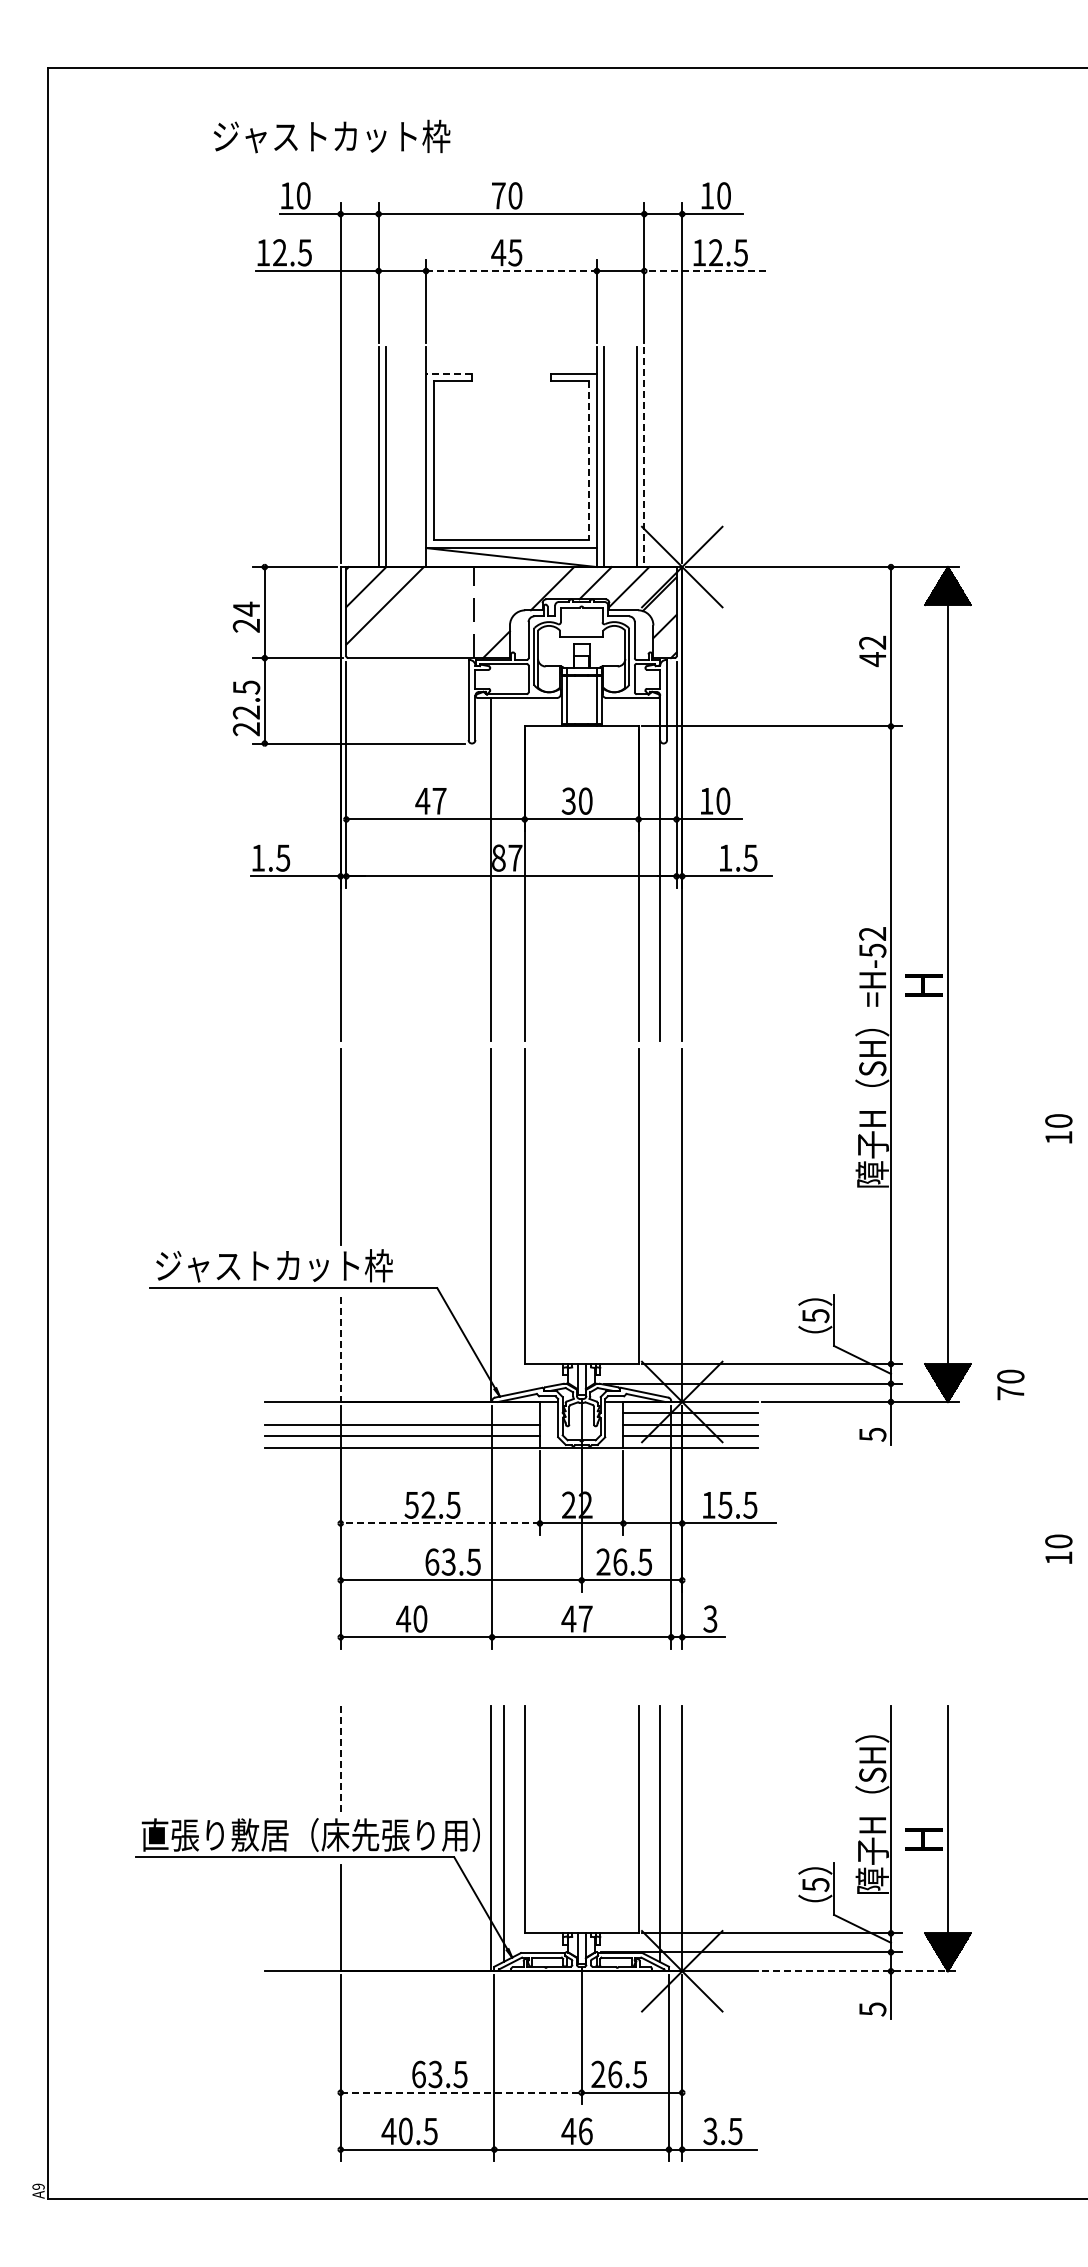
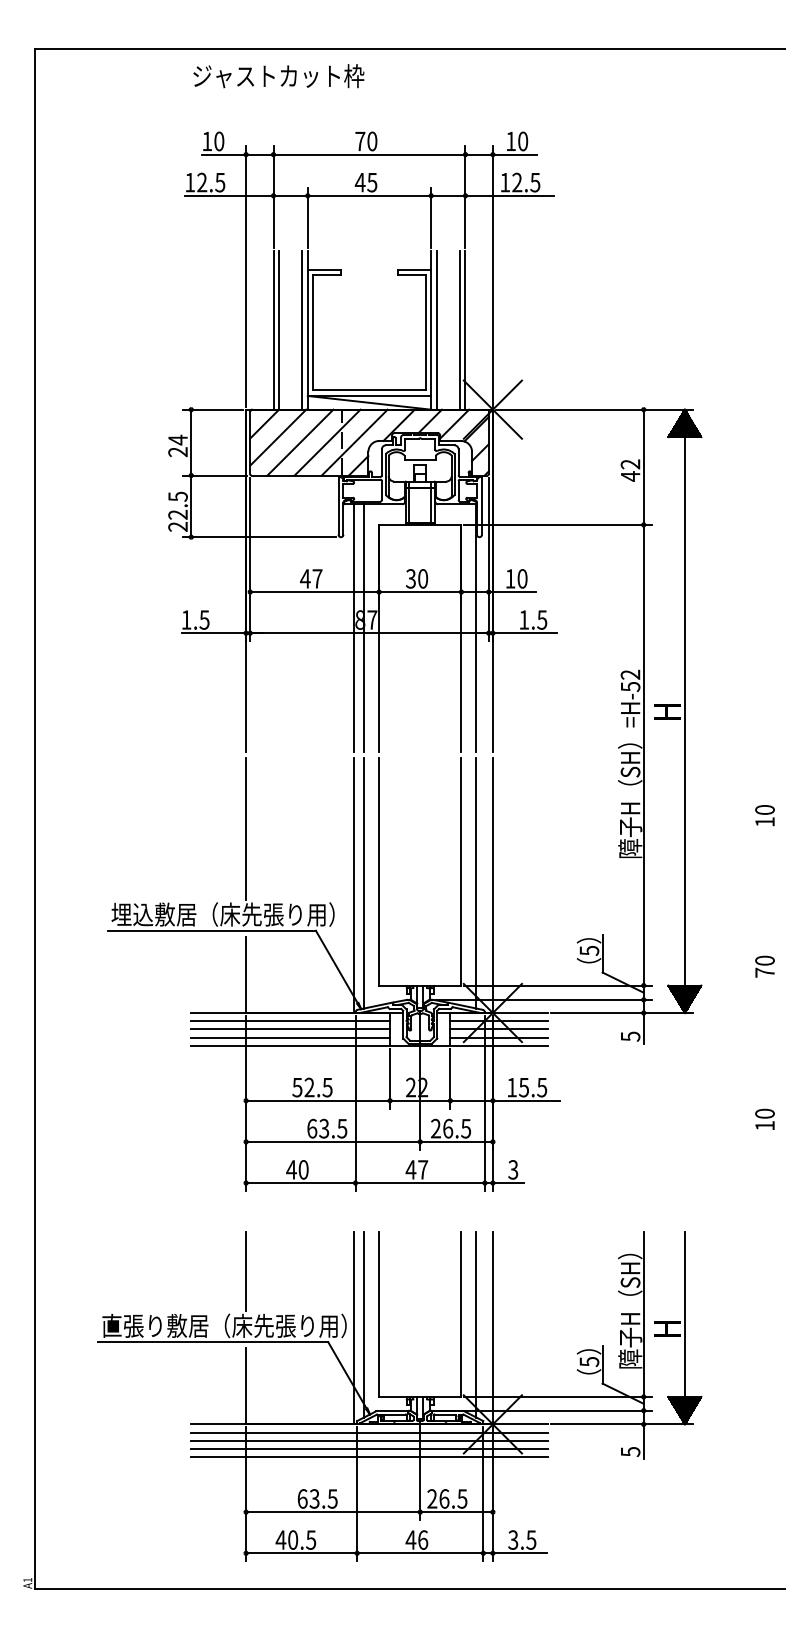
text: (331, 136) -> (278, 76), moved
line: (511, 271) -> (369, 196), dashed -> solid
line: (704, 271) -> (508, 196), dashed -> solid
line: (448, 373) -> (323, 269), dashed -> solid
line: (418, 456) -> (302, 329), added
line: (644, 457) -> (465, 330), dashed -> solid
line: (589, 460) -> (425, 332), dashed -> solid
line: (415, 612) -> (300, 442), added
line: (453, 612) -> (327, 442), added
line: (490, 612) -> (354, 442), added
line: (503, 869) -> (363, 628), added
line: (503, 1222) -> (363, 883), added
line: (659, 1222) -> (476, 883), added
text: (308, 1265) -> (222, 914), ジャストカット枠 -> 埋込敷居（床先張り用）
line: (340, 1349) -> (245, 975), dashed -> solid
text: (1010, 1384) -> (764, 966), moved
line: (401, 1413) -> (290, 1021), added
line: (440, 1523) -> (318, 1100), dashed -> solid
line: (340, 1760) -> (245, 1272), dashed -> solid
line: (860, 1971) -> (621, 1424), dashed -> solid
line: (511, 1982) -> (369, 1432), added
line: (511, 1994) -> (369, 1441), added
line: (511, 2005) -> (369, 1449), added
line: (511, 2016) -> (369, 1457), added
line: (461, 2092) -> (333, 1511), dashed -> solid
text: (38, 2186) -> (27, 1579), A9 -> A1

